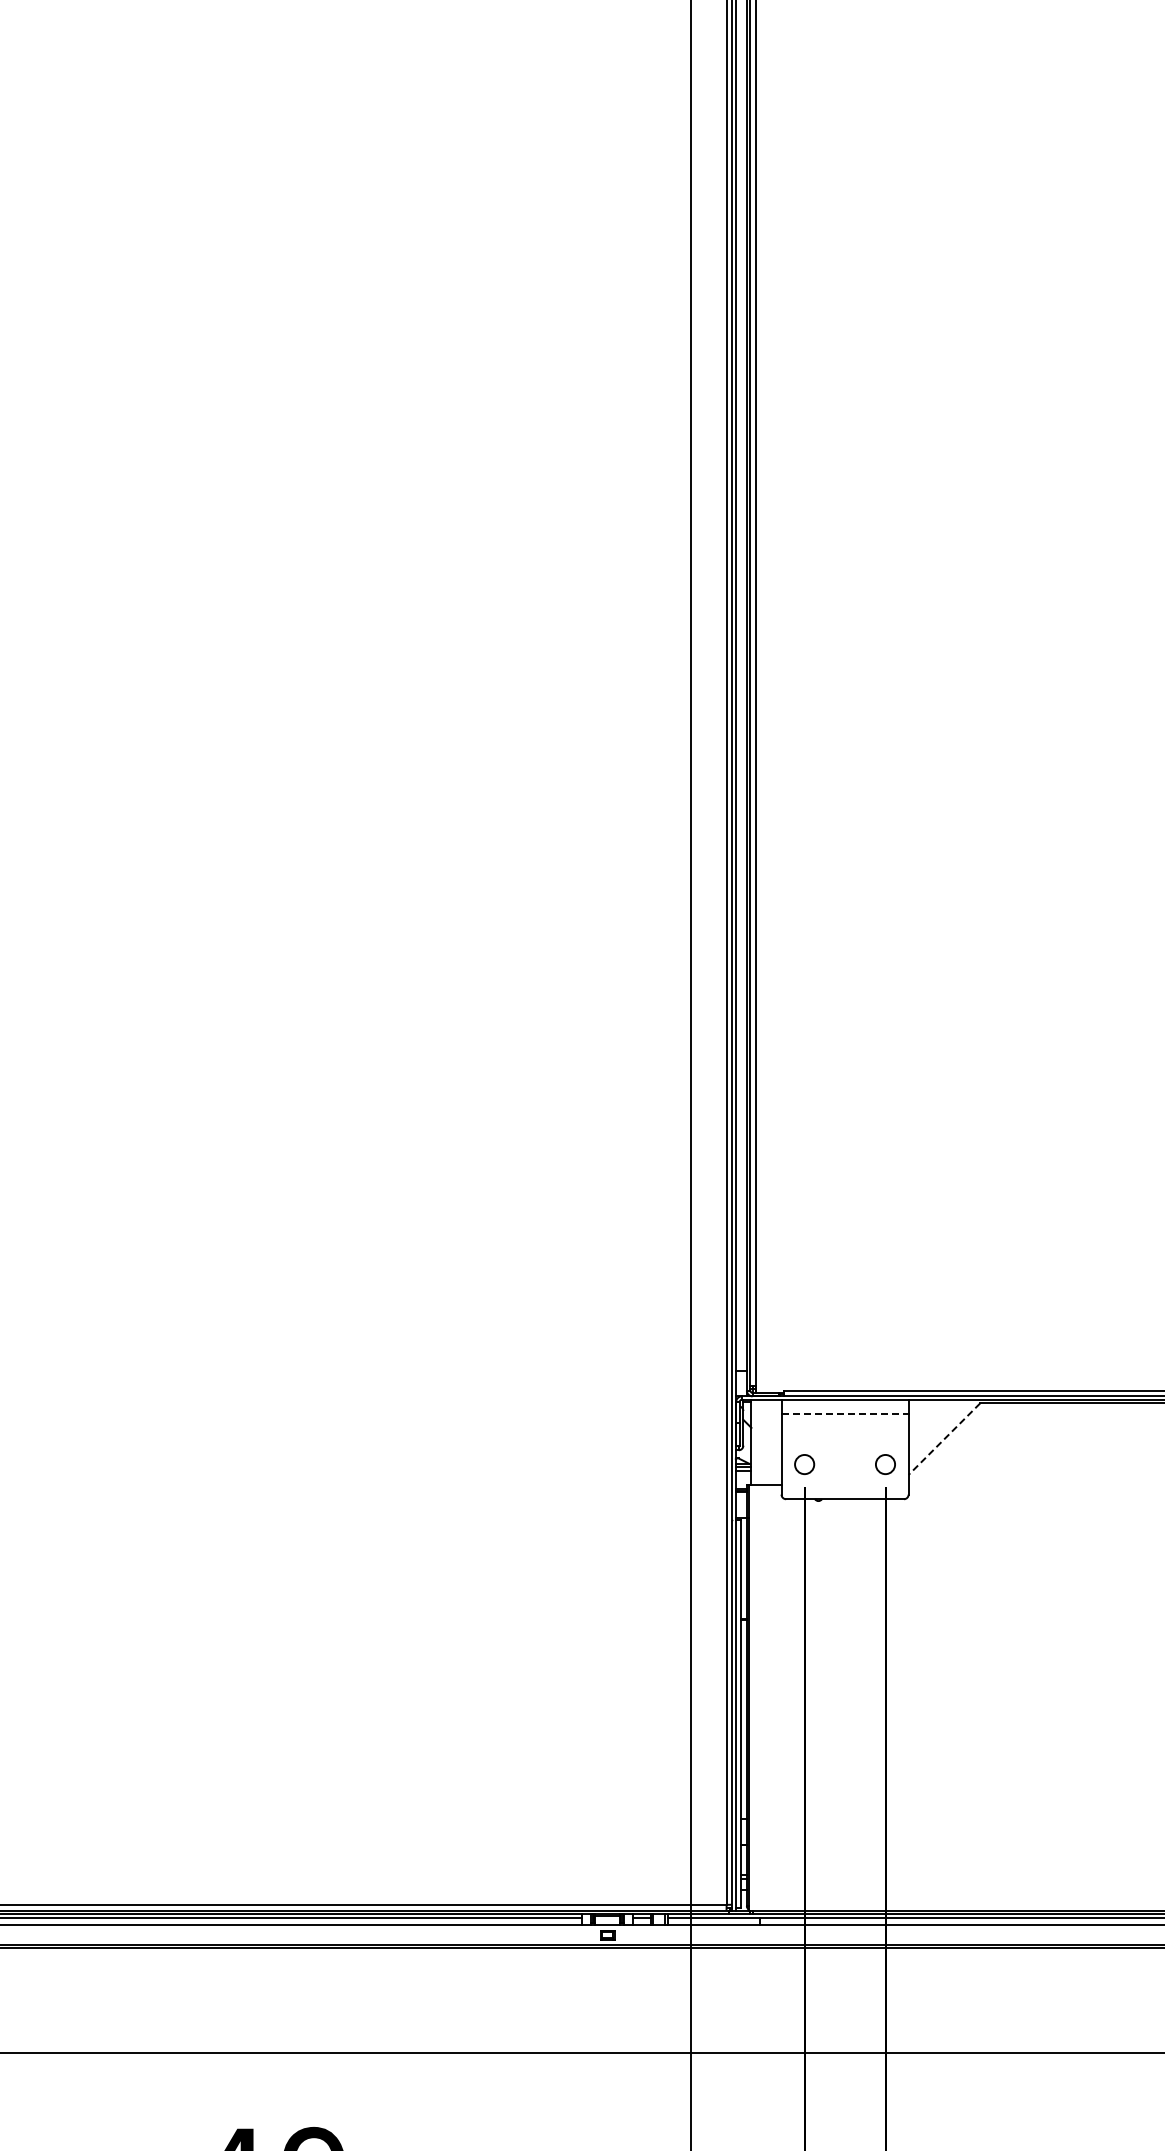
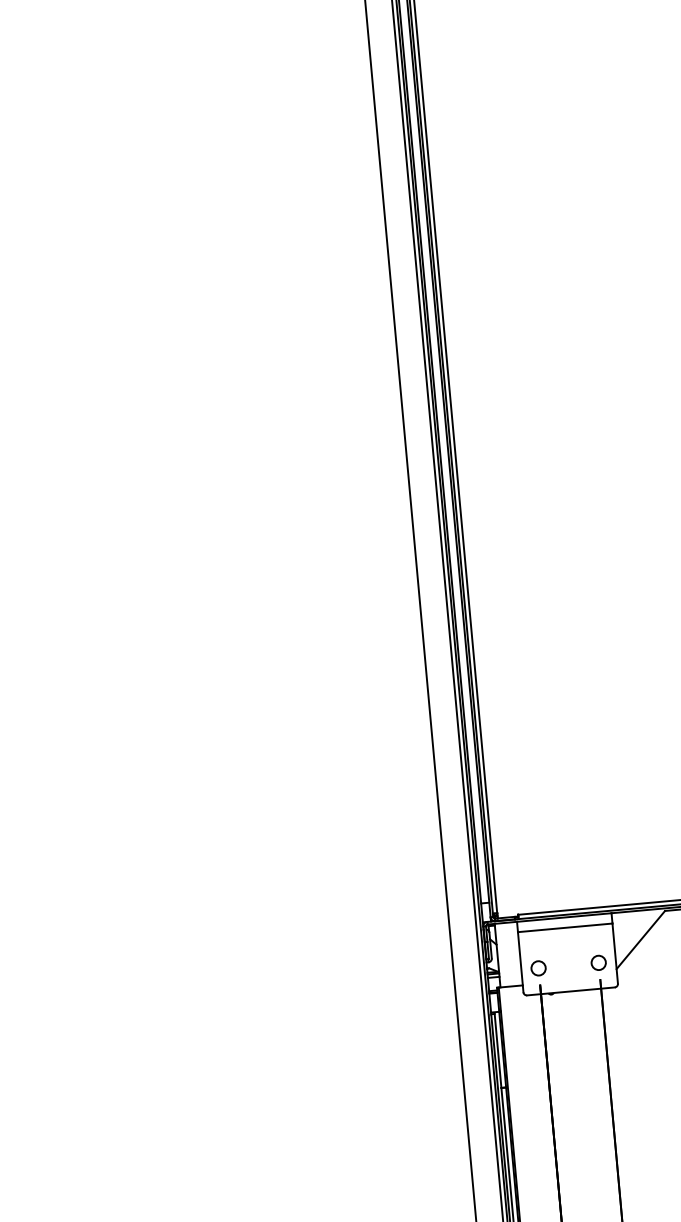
line: (845, 1413) -> (565, 927), dashed -> solid
line: (944, 1439) -> (640, 940), dashed -> solid

